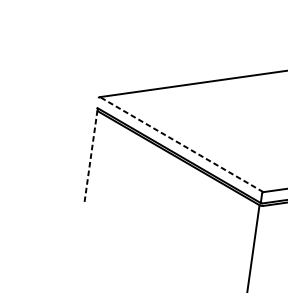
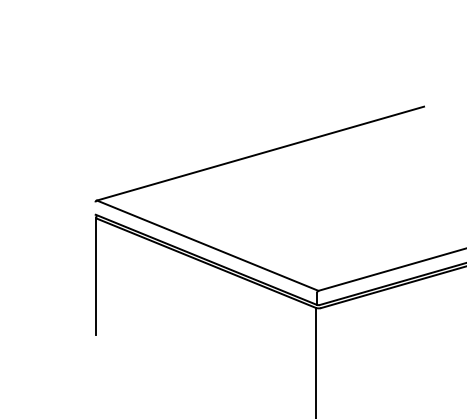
line: (181, 144) -> (207, 245), dashed -> solid
line: (91, 155) -> (96, 275), dashed -> solid

